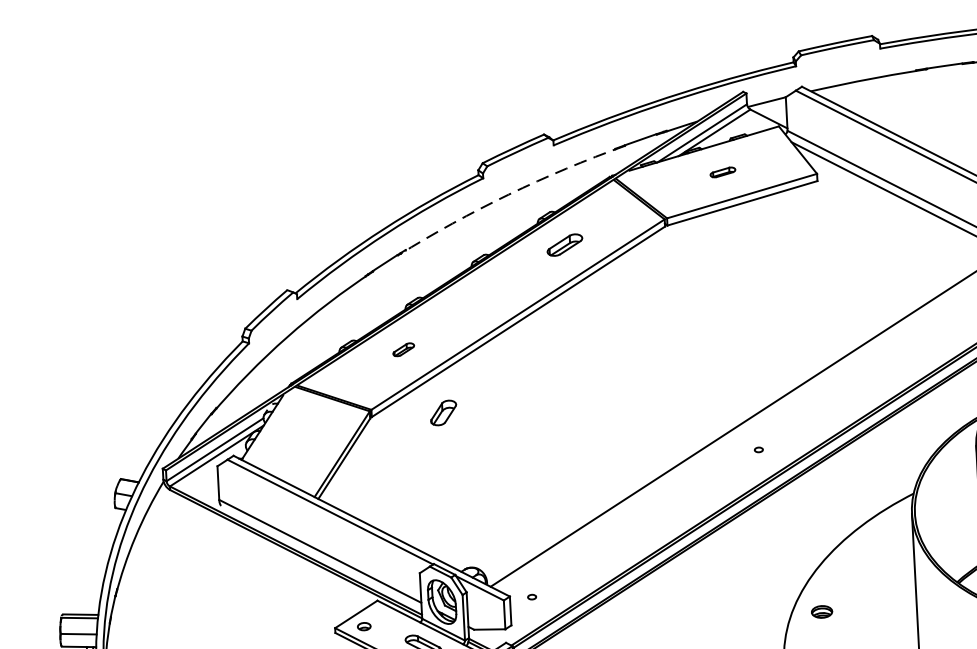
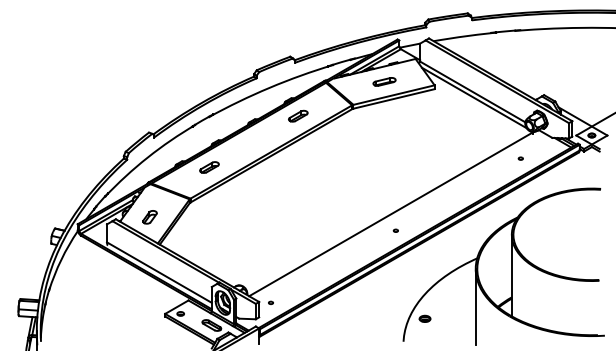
part: (722, 171) -> (384, 81), size x1.67
arc: (508, 194) -> (269, 87), dashed -> solid
part: (403, 349) -> (209, 167), size x1.67
part: (442, 413) -> (149, 217), moved

